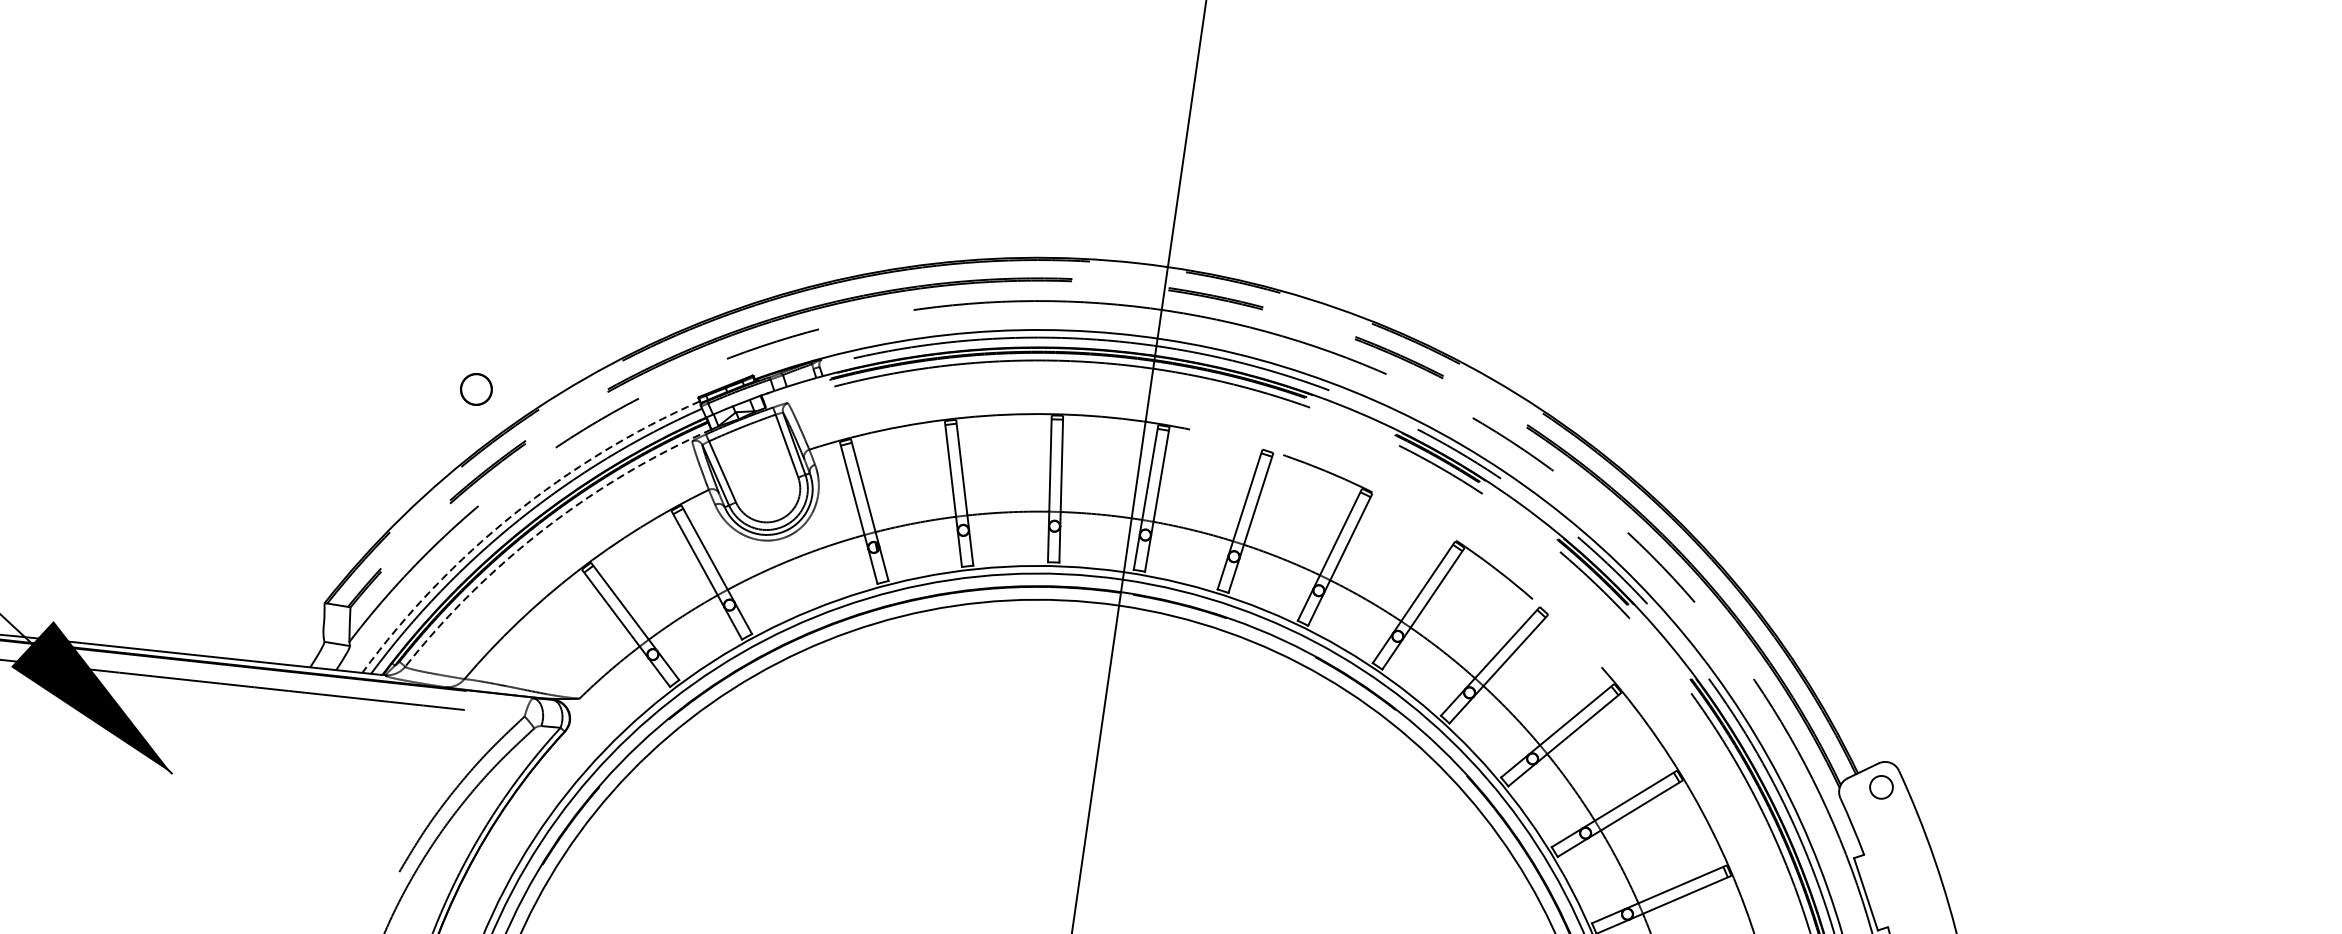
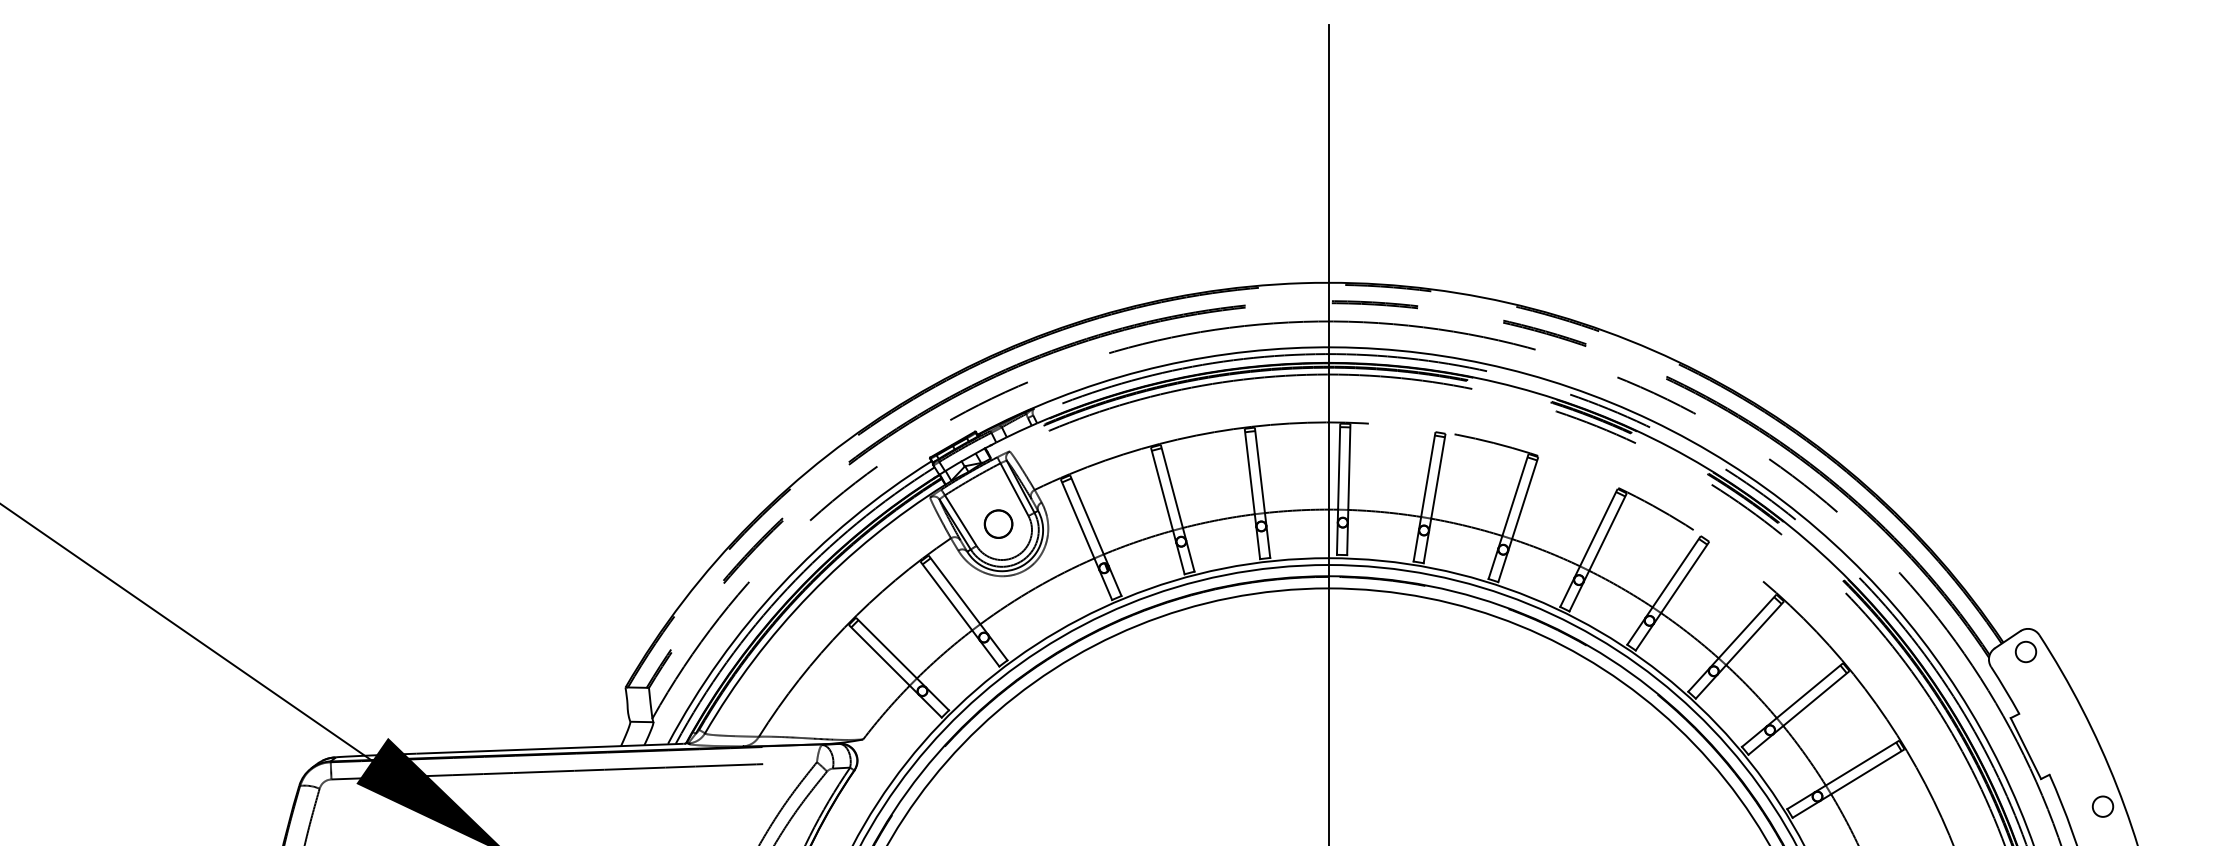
part: (476, 388) -> (998, 523), moved
arc: (513, 515) -> (781, 585), dashed -> solid
arc: (544, 529) -> (810, 594), dashed -> solid

